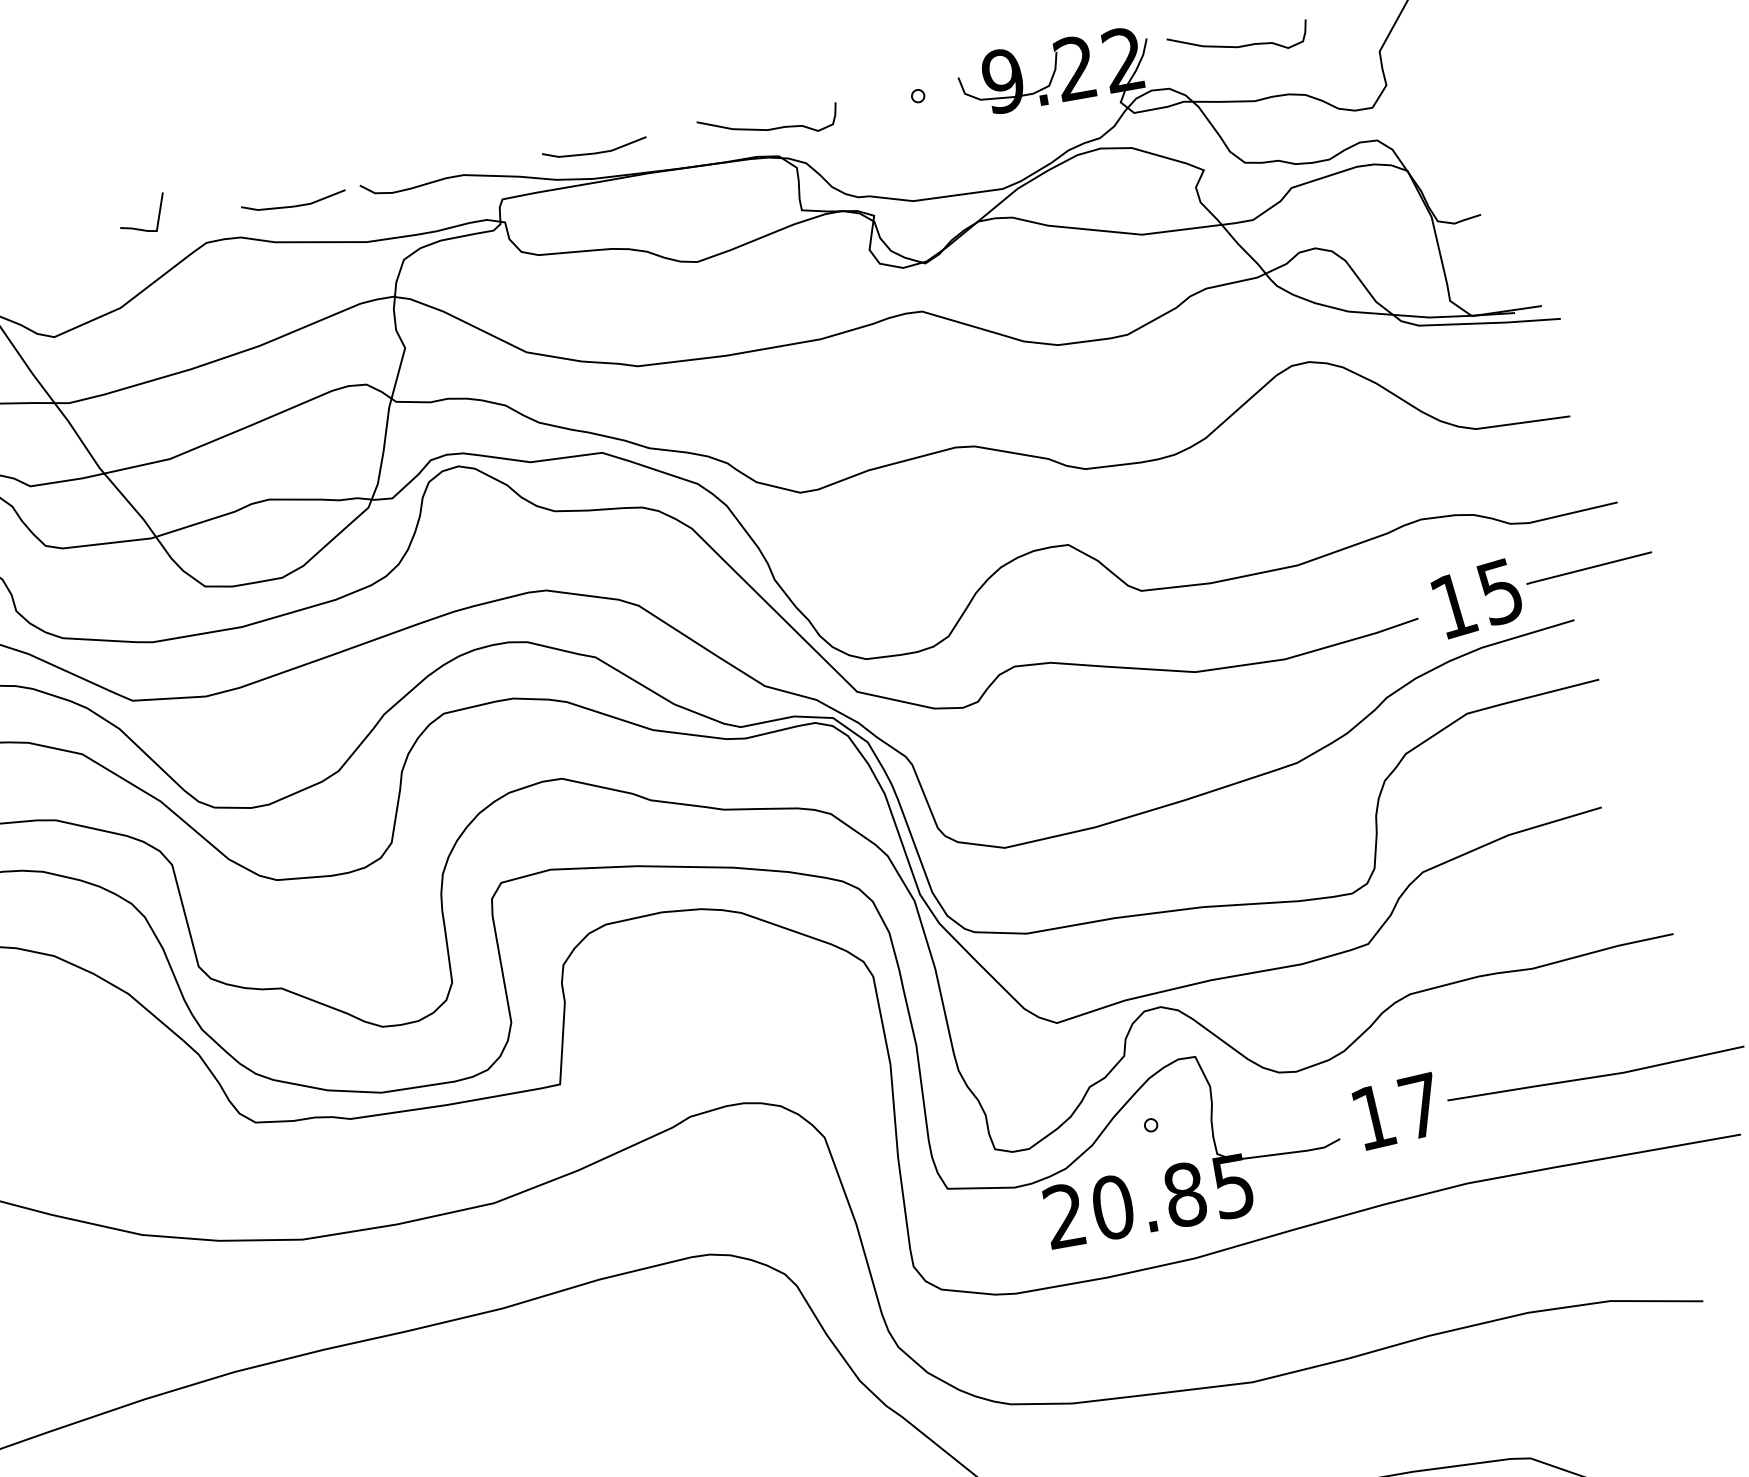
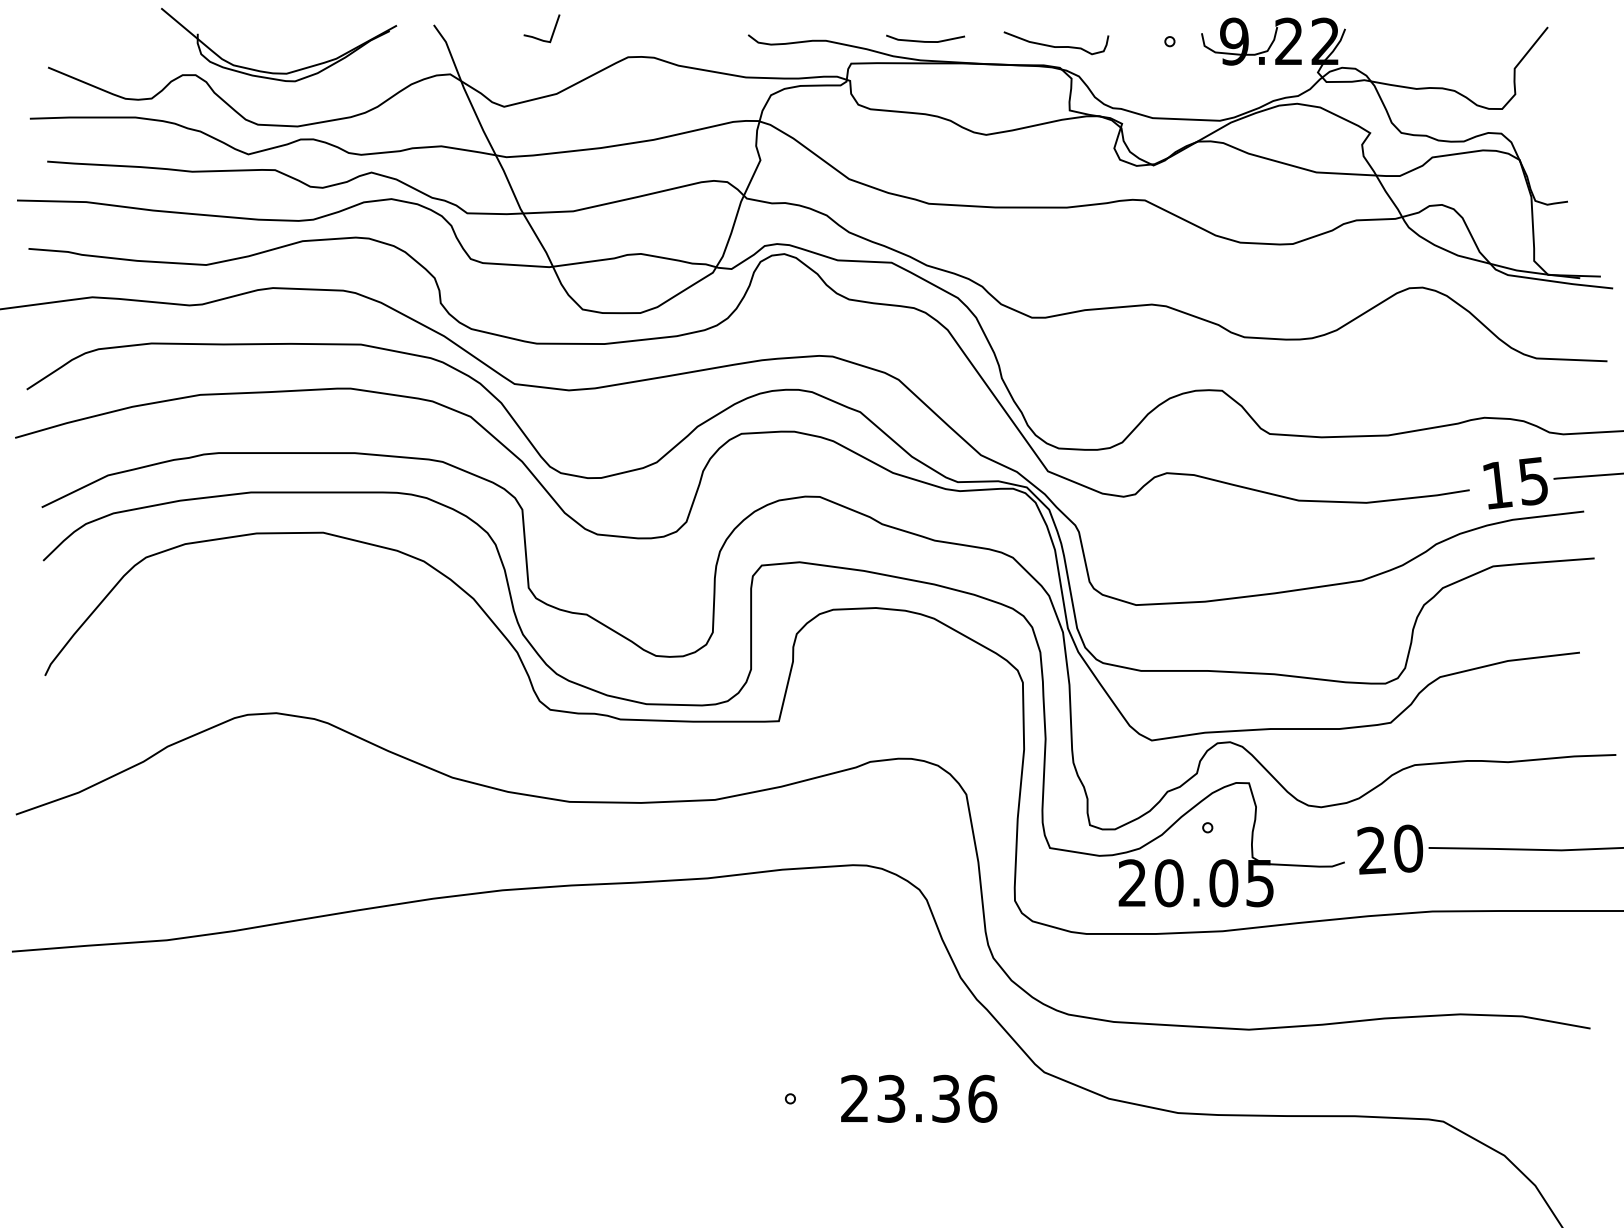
curve: (1239, 46) -> (1412, 46), removed
line: (291, 205) -> (695, 40), removed
line: (138, 227) -> (537, 37), moved
text: (1397, 1111) -> (1390, 849), 17 -> 20
text: (1184, 1195) -> (1223, 883), 20.85 -> 20.05

